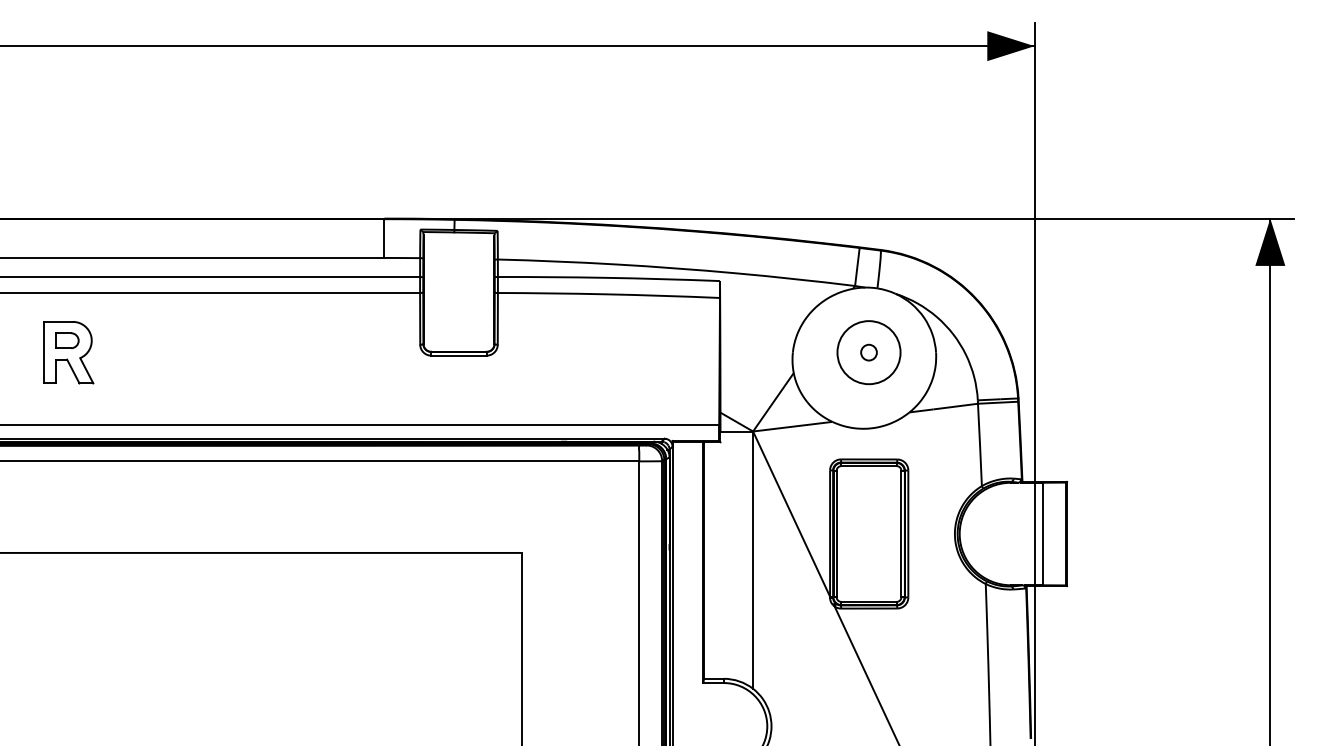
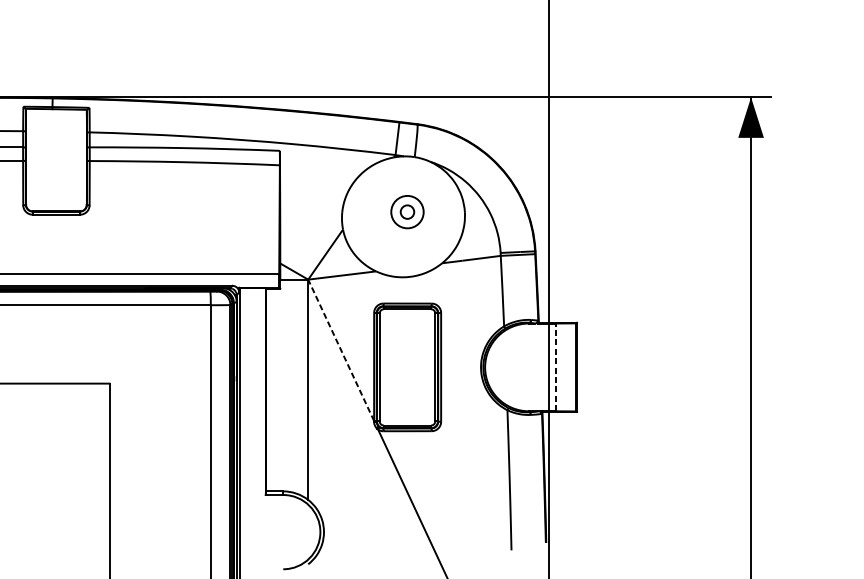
circle: (868, 352) -> (407, 211), size x0.6
line: (791, 513) -> (341, 349), solid -> dashed
line: (1042, 533) -> (556, 366), solid -> dashed

